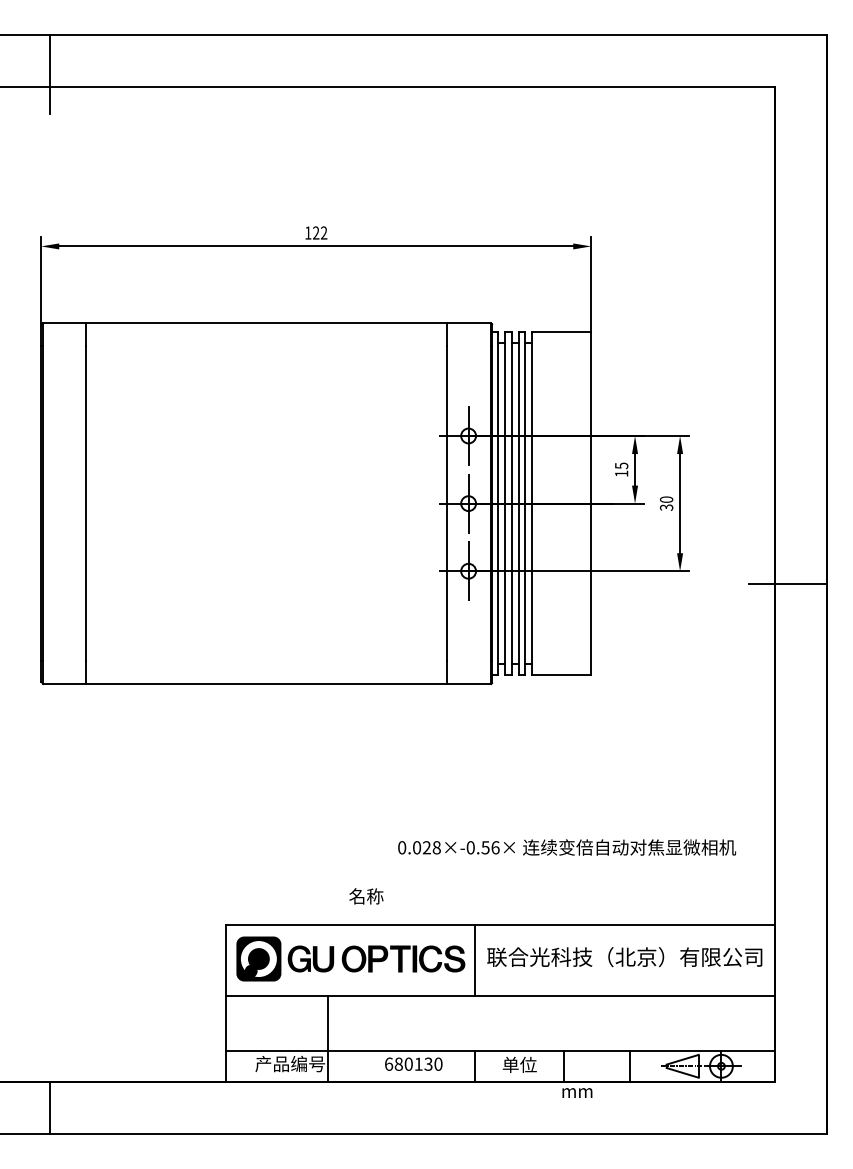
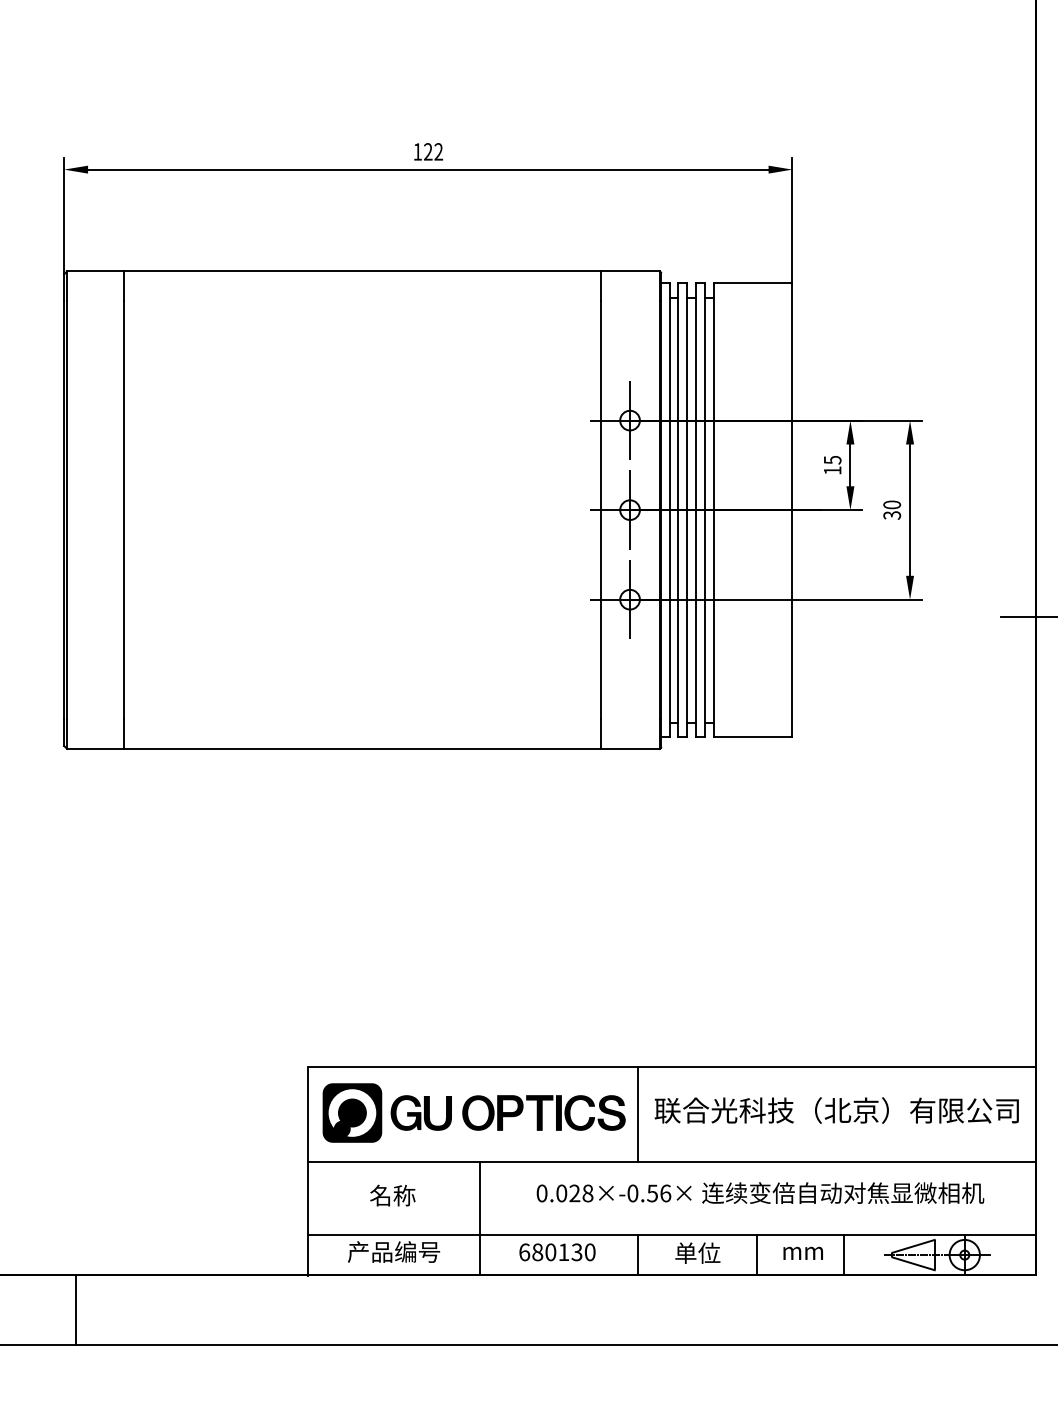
text: (567, 847) -> (760, 1193), moved
text: (366, 896) -> (392, 1195), moved
line: (328, 1038) -> (480, 1218), moved
text: (577, 1092) -> (803, 1252), moved

